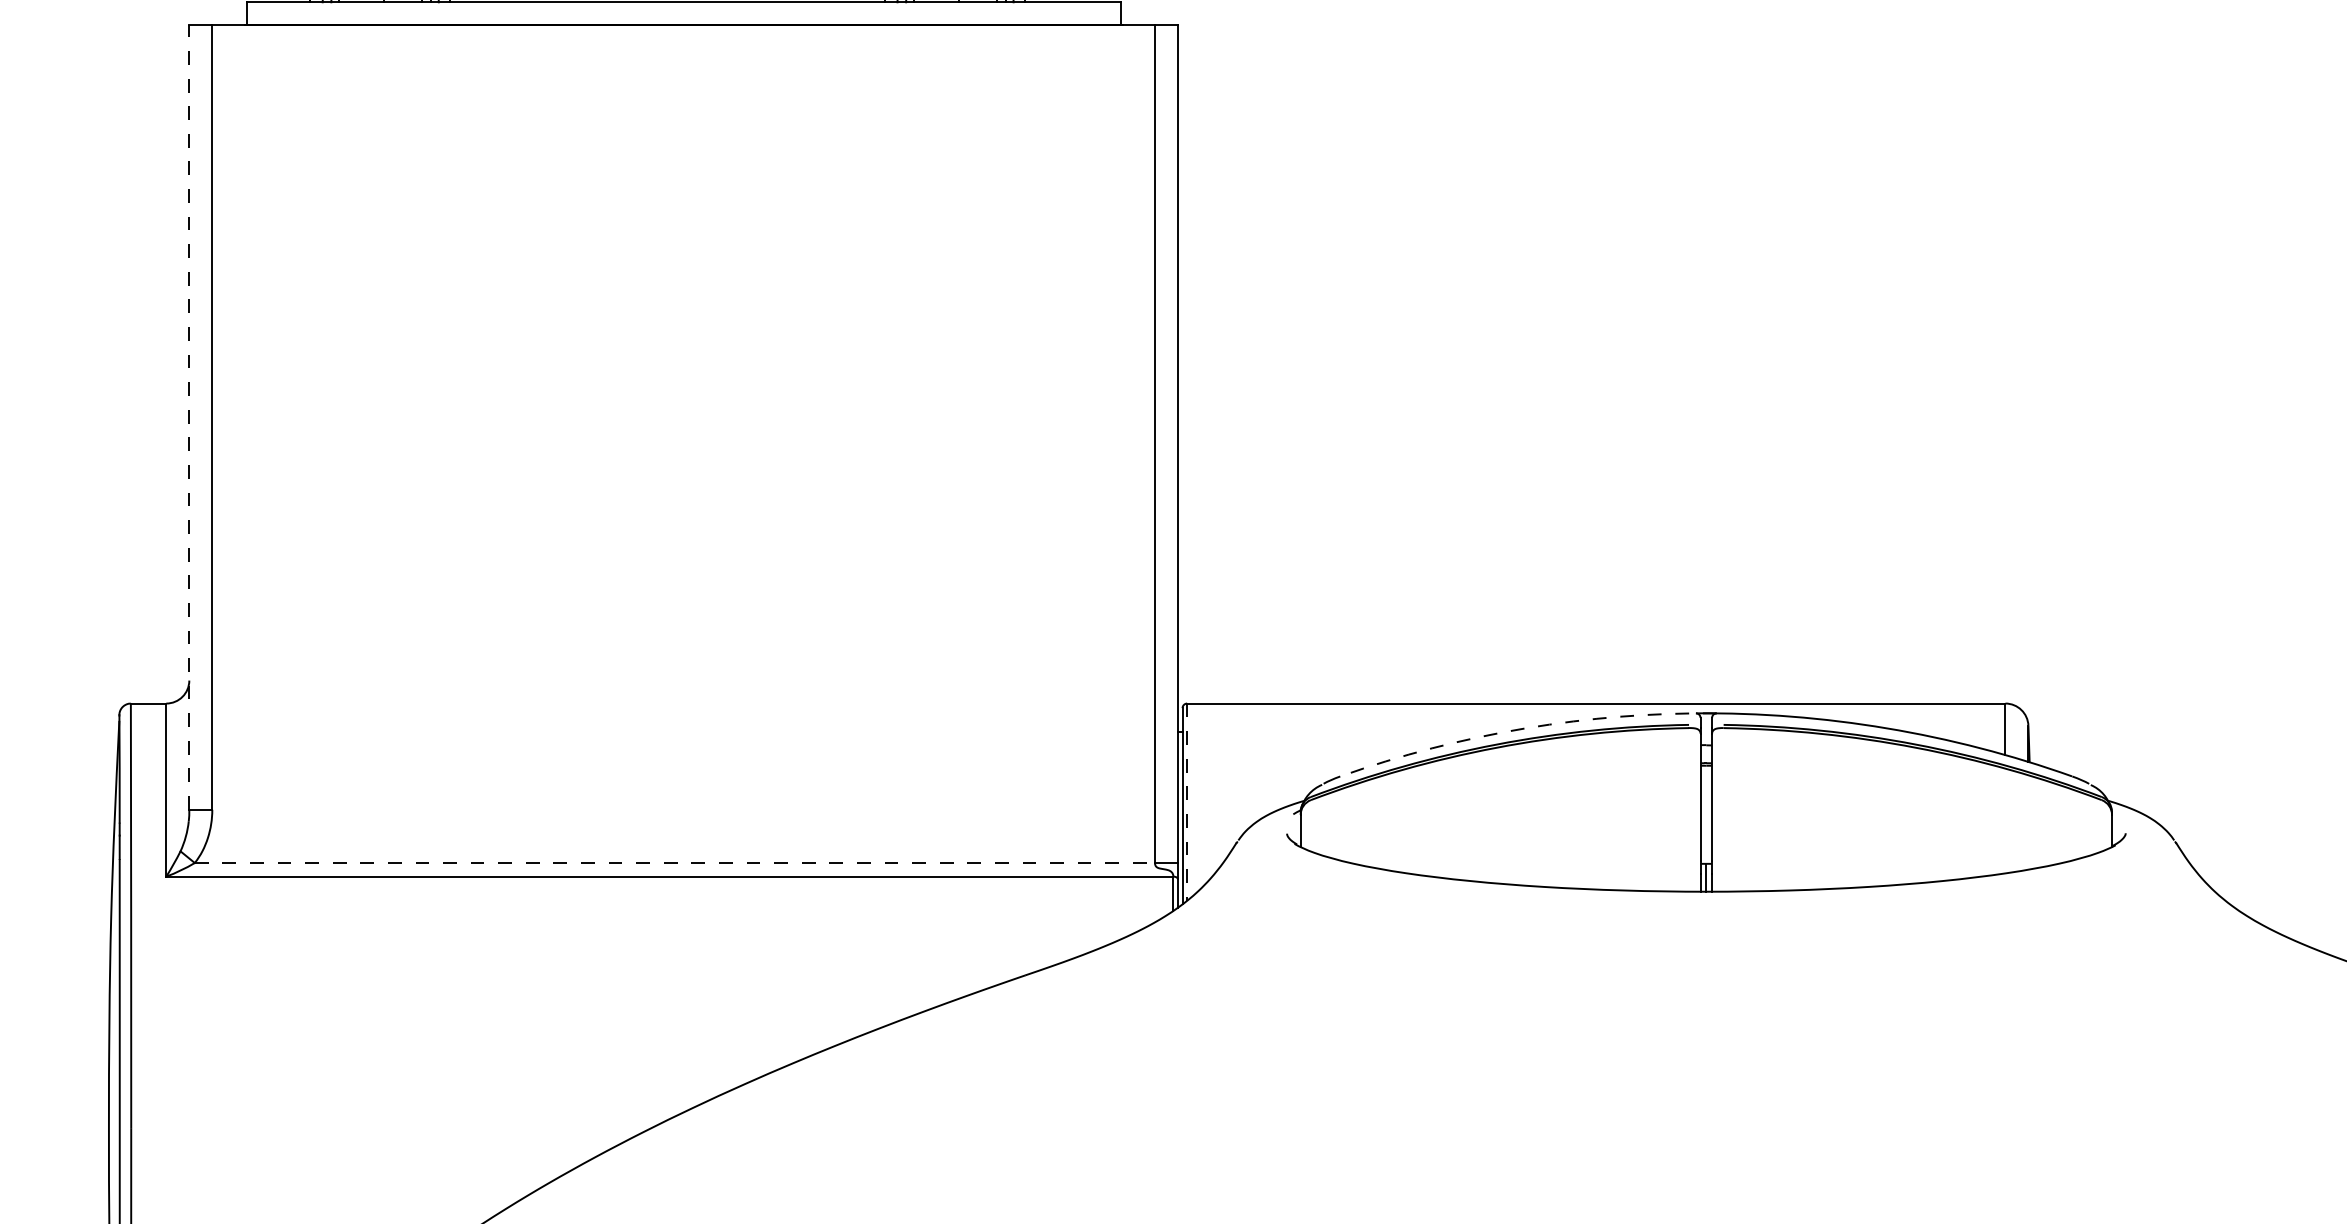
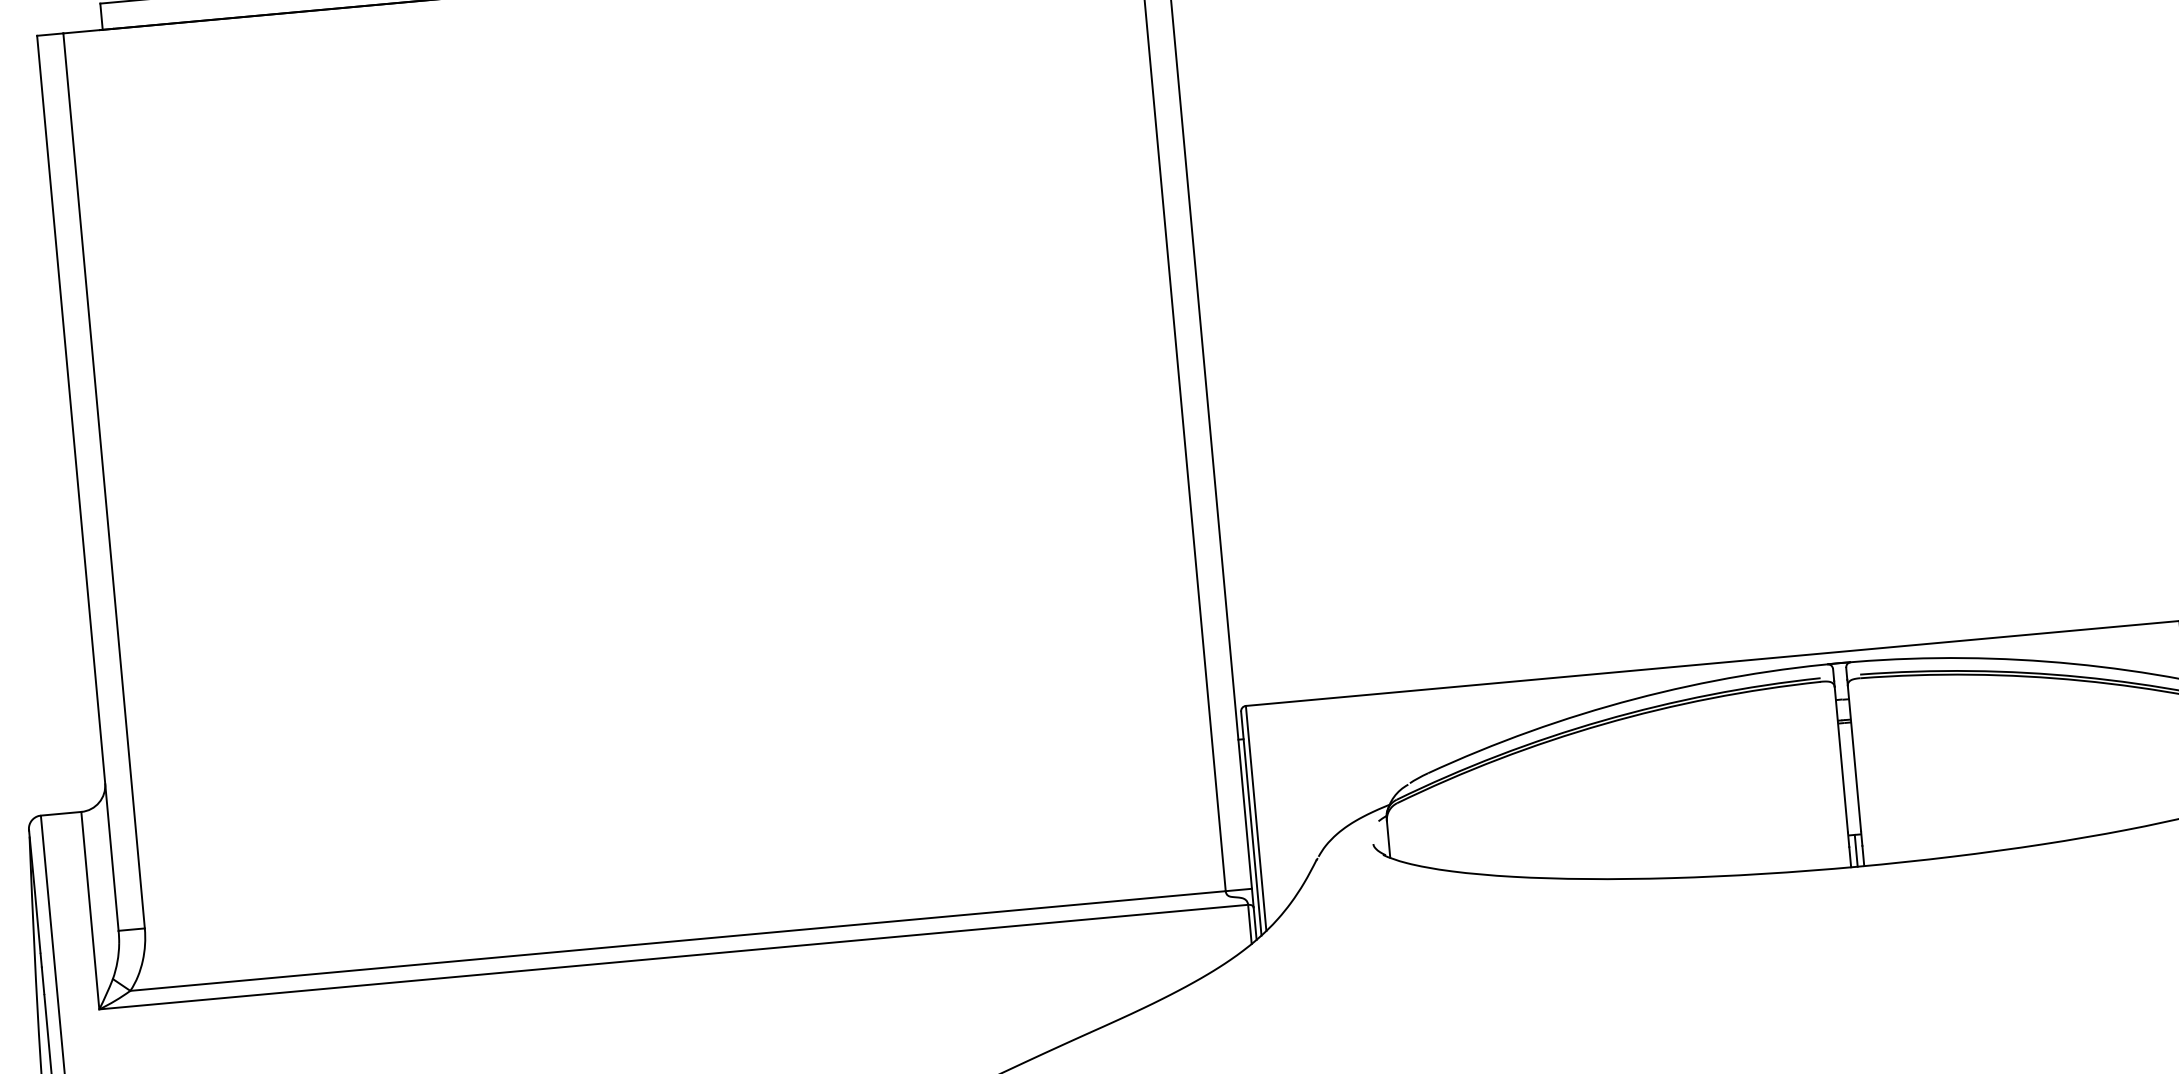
line: (189, 417) -> (78, 483), dashed -> solid
arc: (1525, 728) -> (1634, 699), dashed -> solid
line: (1187, 802) -> (1256, 818), dashed -> solid
line: (675, 863) -> (678, 941), dashed -> solid

